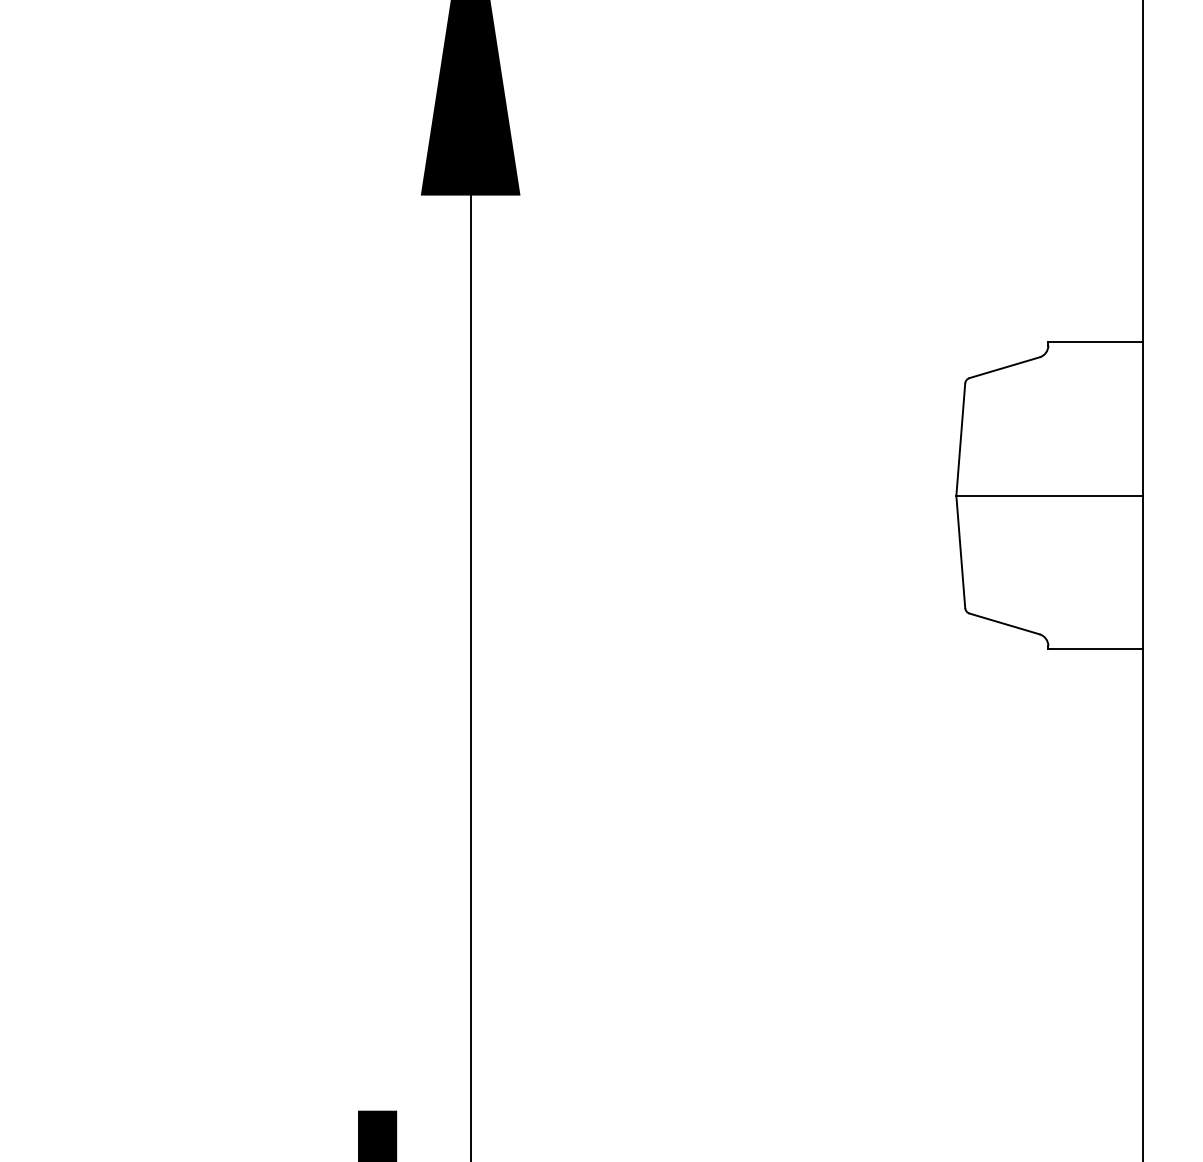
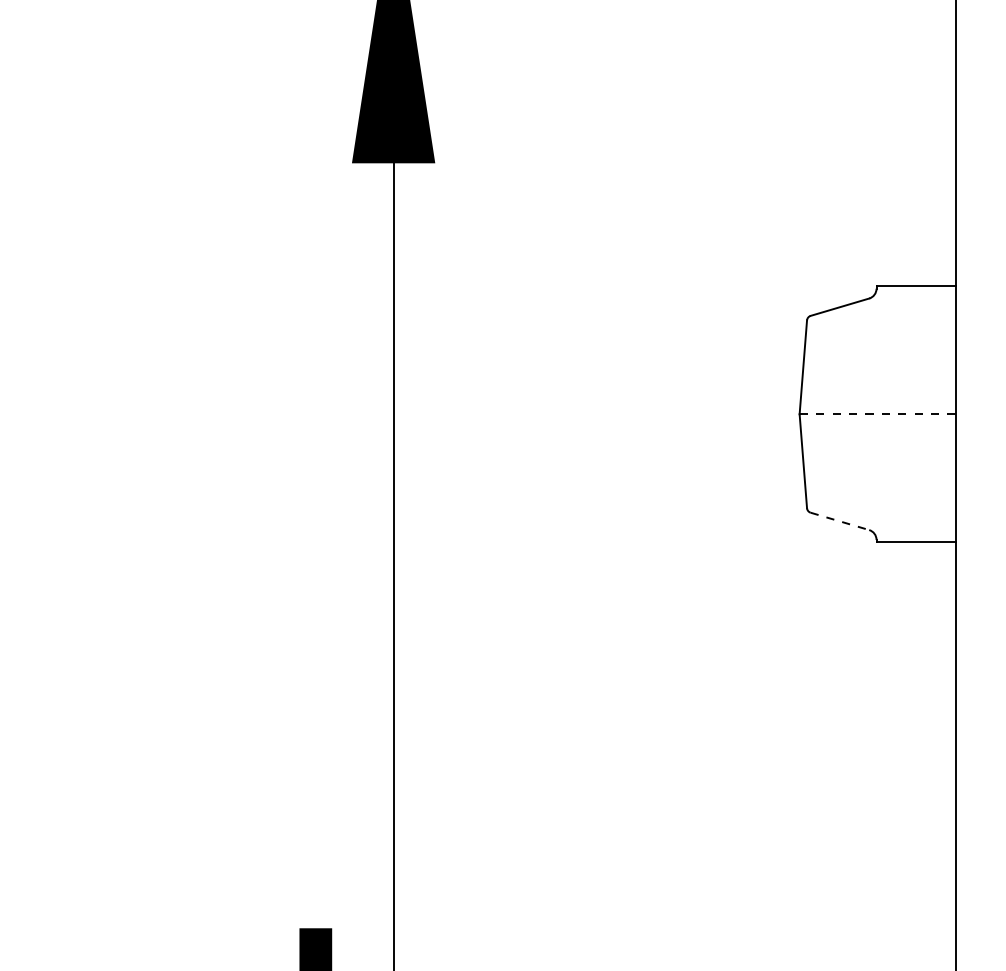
line: (1049, 495) -> (877, 414), solid -> dashed
line: (1005, 624) -> (840, 521), solid -> dashed

